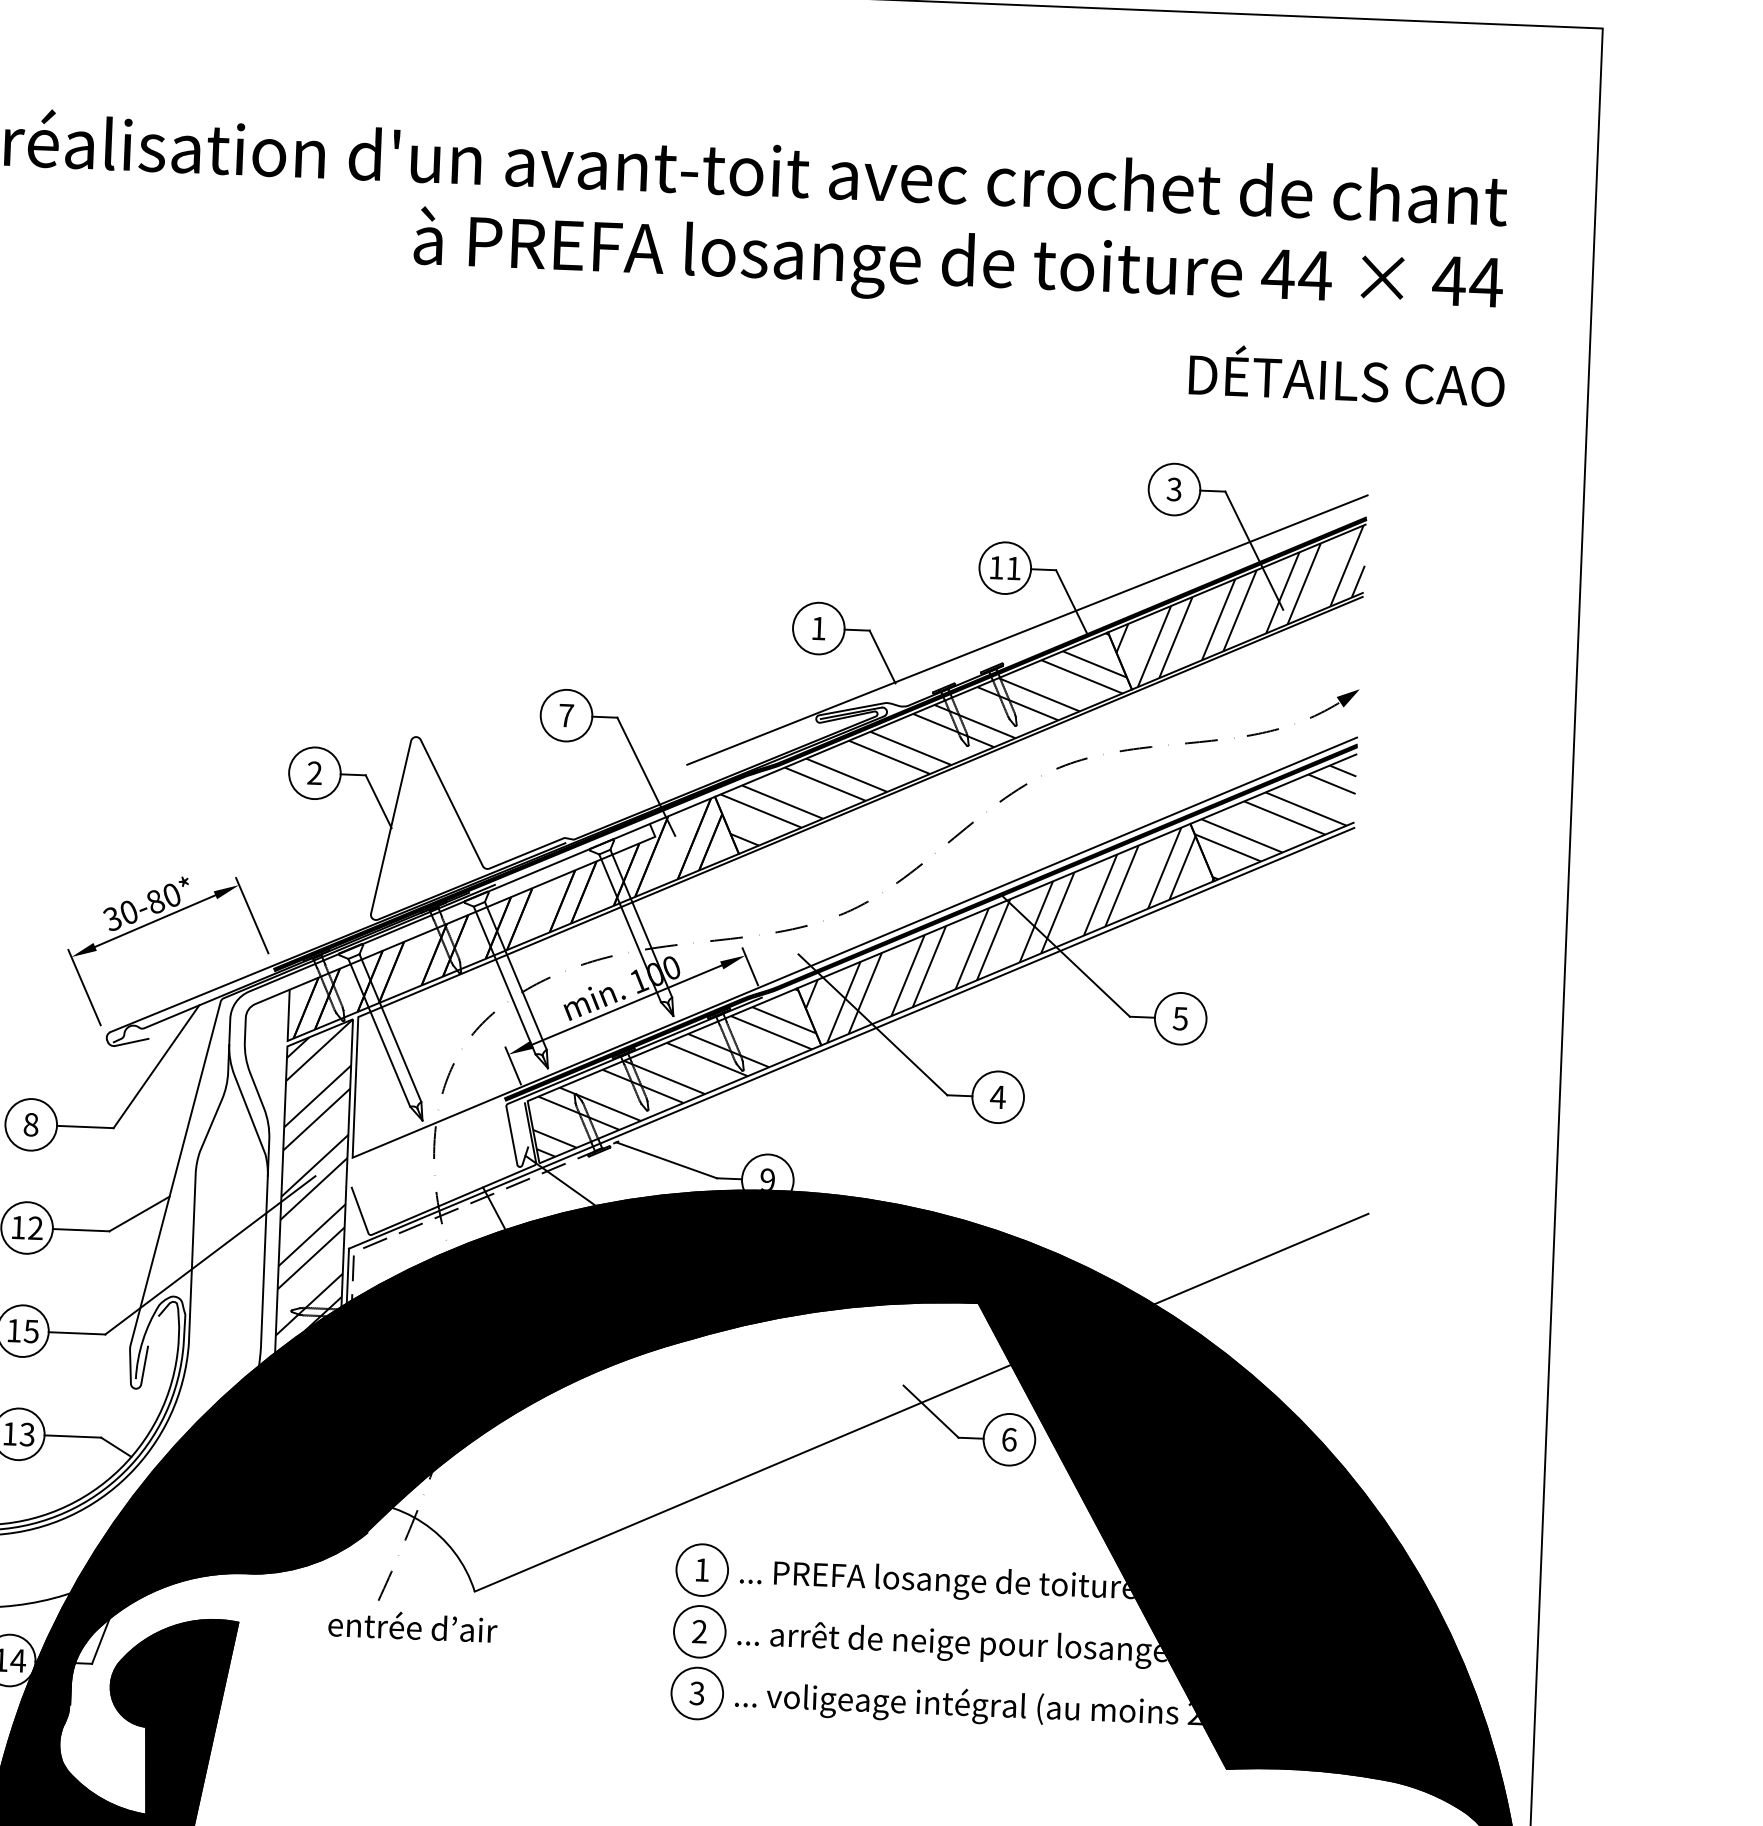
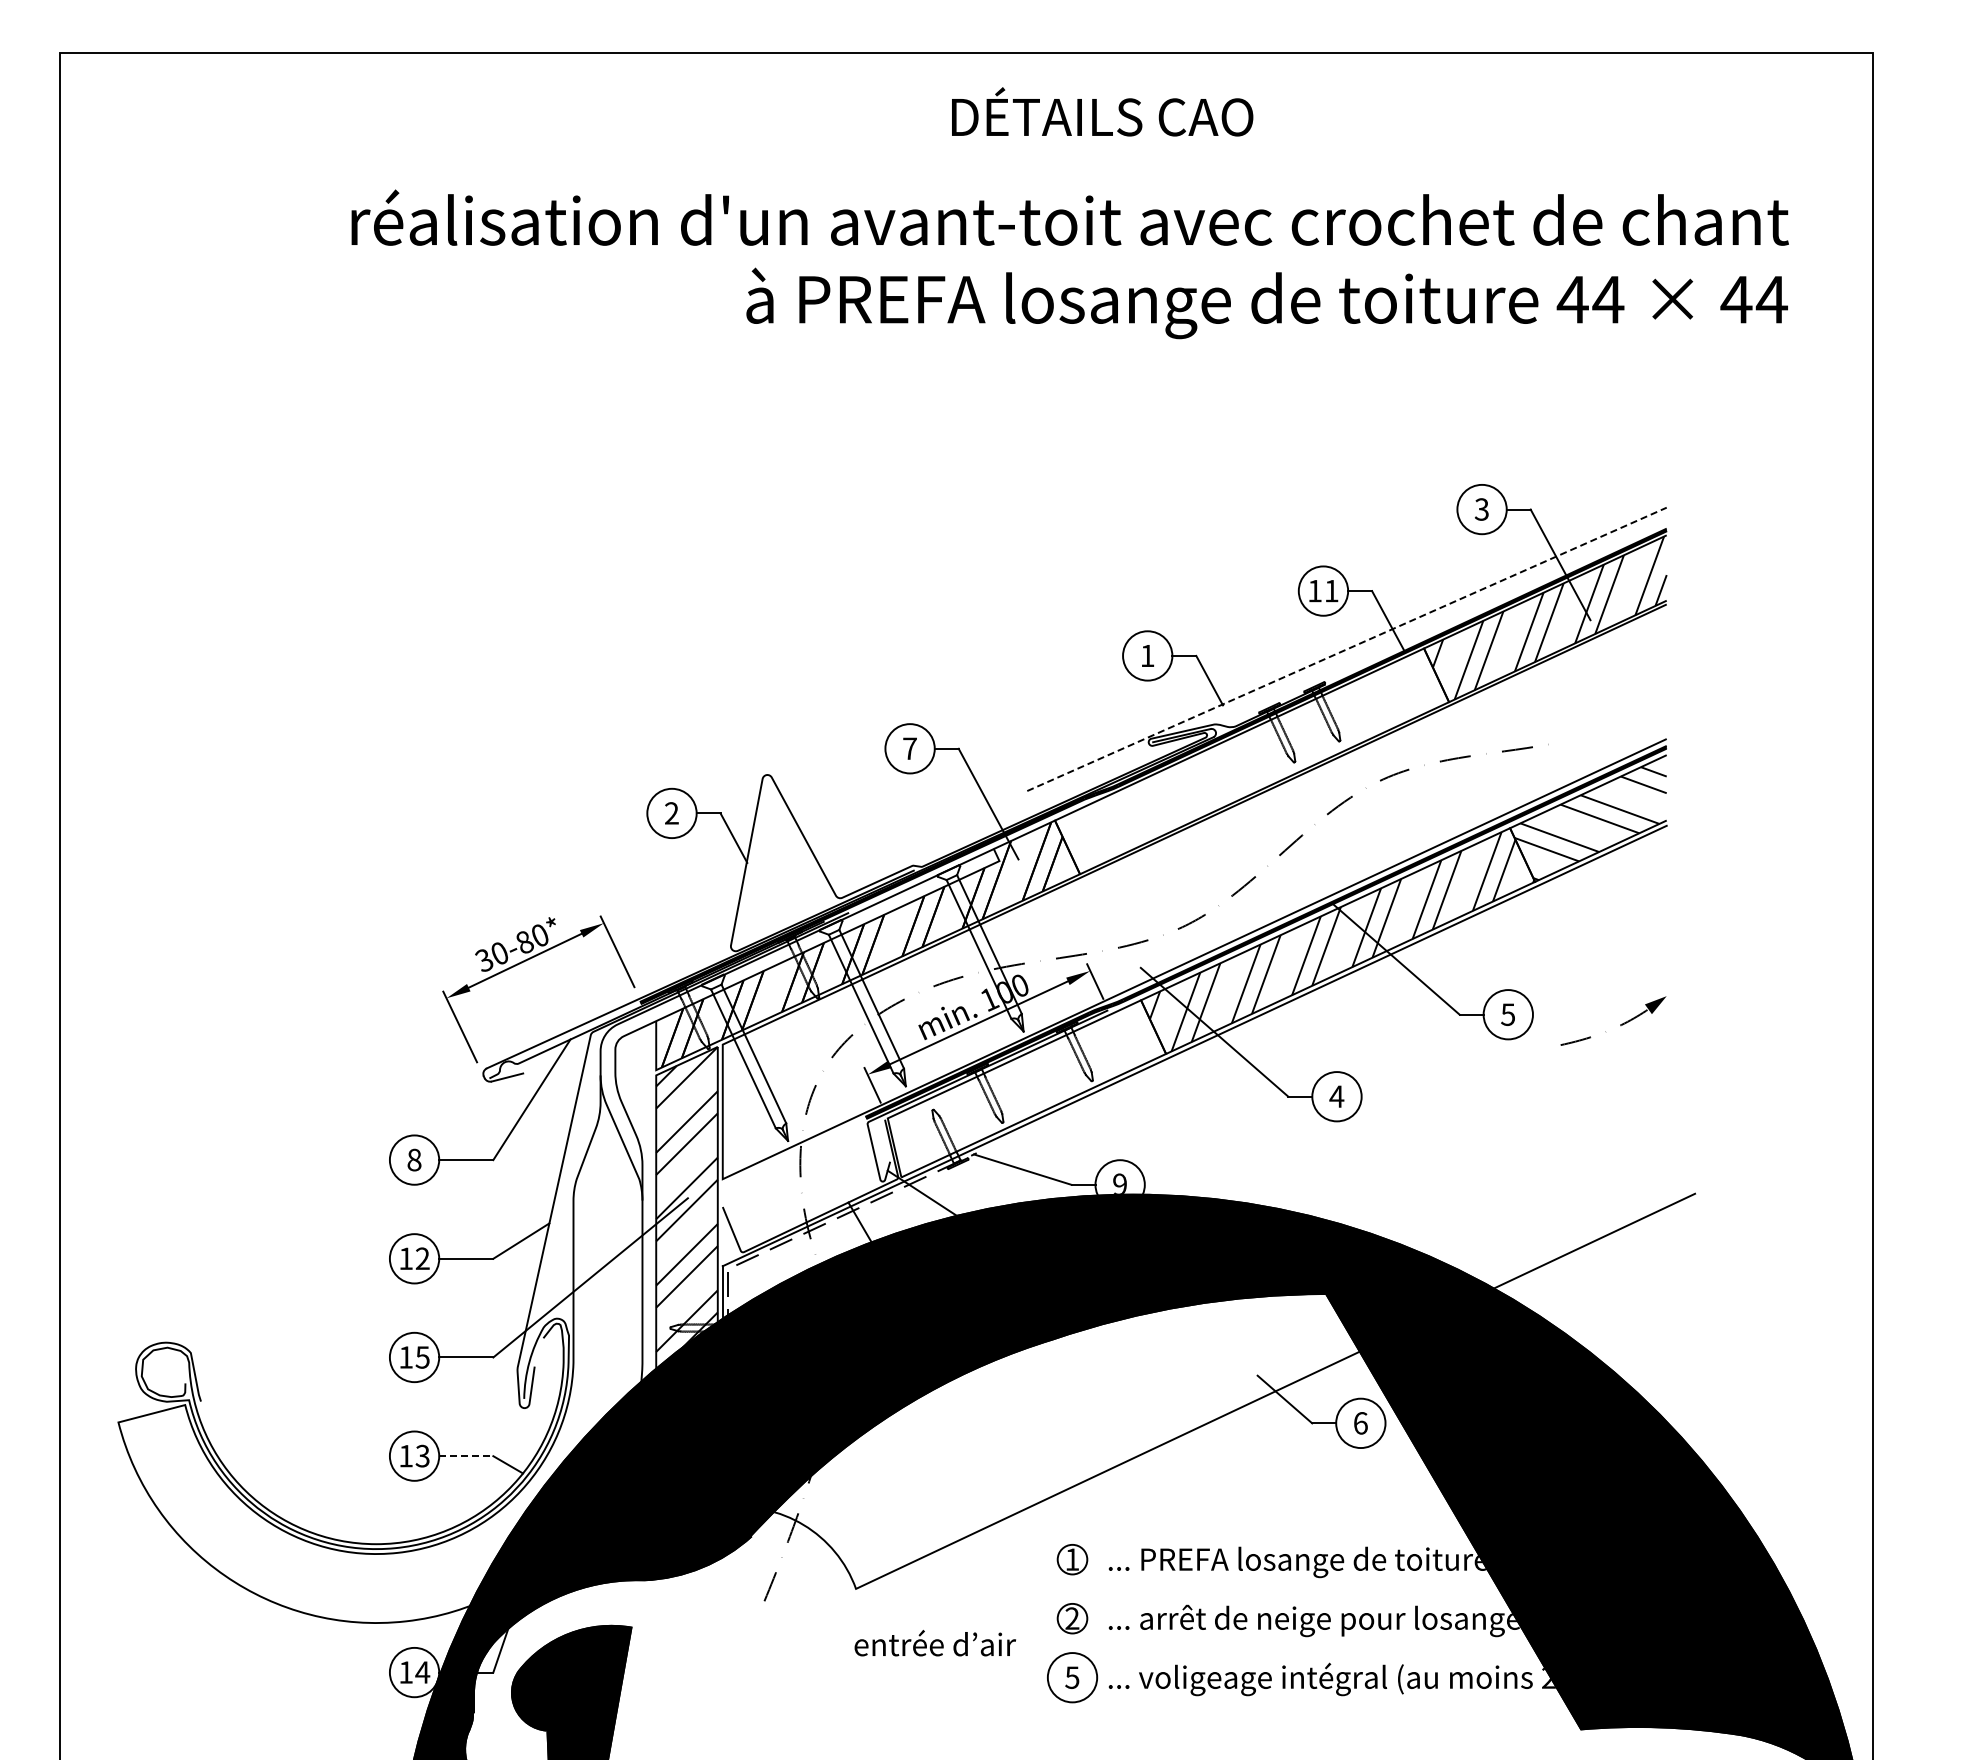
text: (1347, 375) -> (1102, 111), moved
line: (1027, 630) -> (1347, 649), solid -> dashed
part: (1310, 716) -> (1620, 1024), moved
hatch: (923, 739) -> (1251, 757), removed
hatch: (675, 1072) -> (1027, 1085), removed
line: (73, 1436) -> (466, 1456), solid -> dashed
circle: (702, 1569) -> (1072, 1559), size x0.6
text: (412, 1626) -> (934, 1643), moved
circle: (699, 1631) -> (1072, 1618), size x0.6
text: (697, 1693) -> (1072, 1677), 3 -> 5

